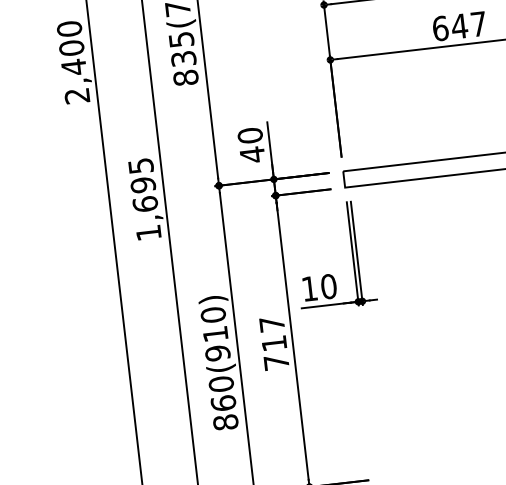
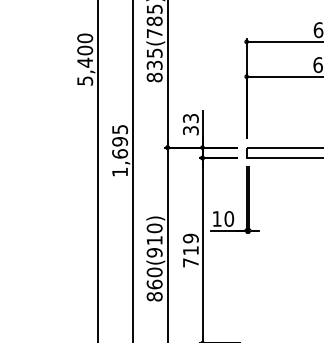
text: (77, 95) -> (85, 80), 2,400 -> 5,400
text: (250, 145) -> (190, 124), 40 -> 33
text: (271, 324) -> (190, 238), 717 -> 719

